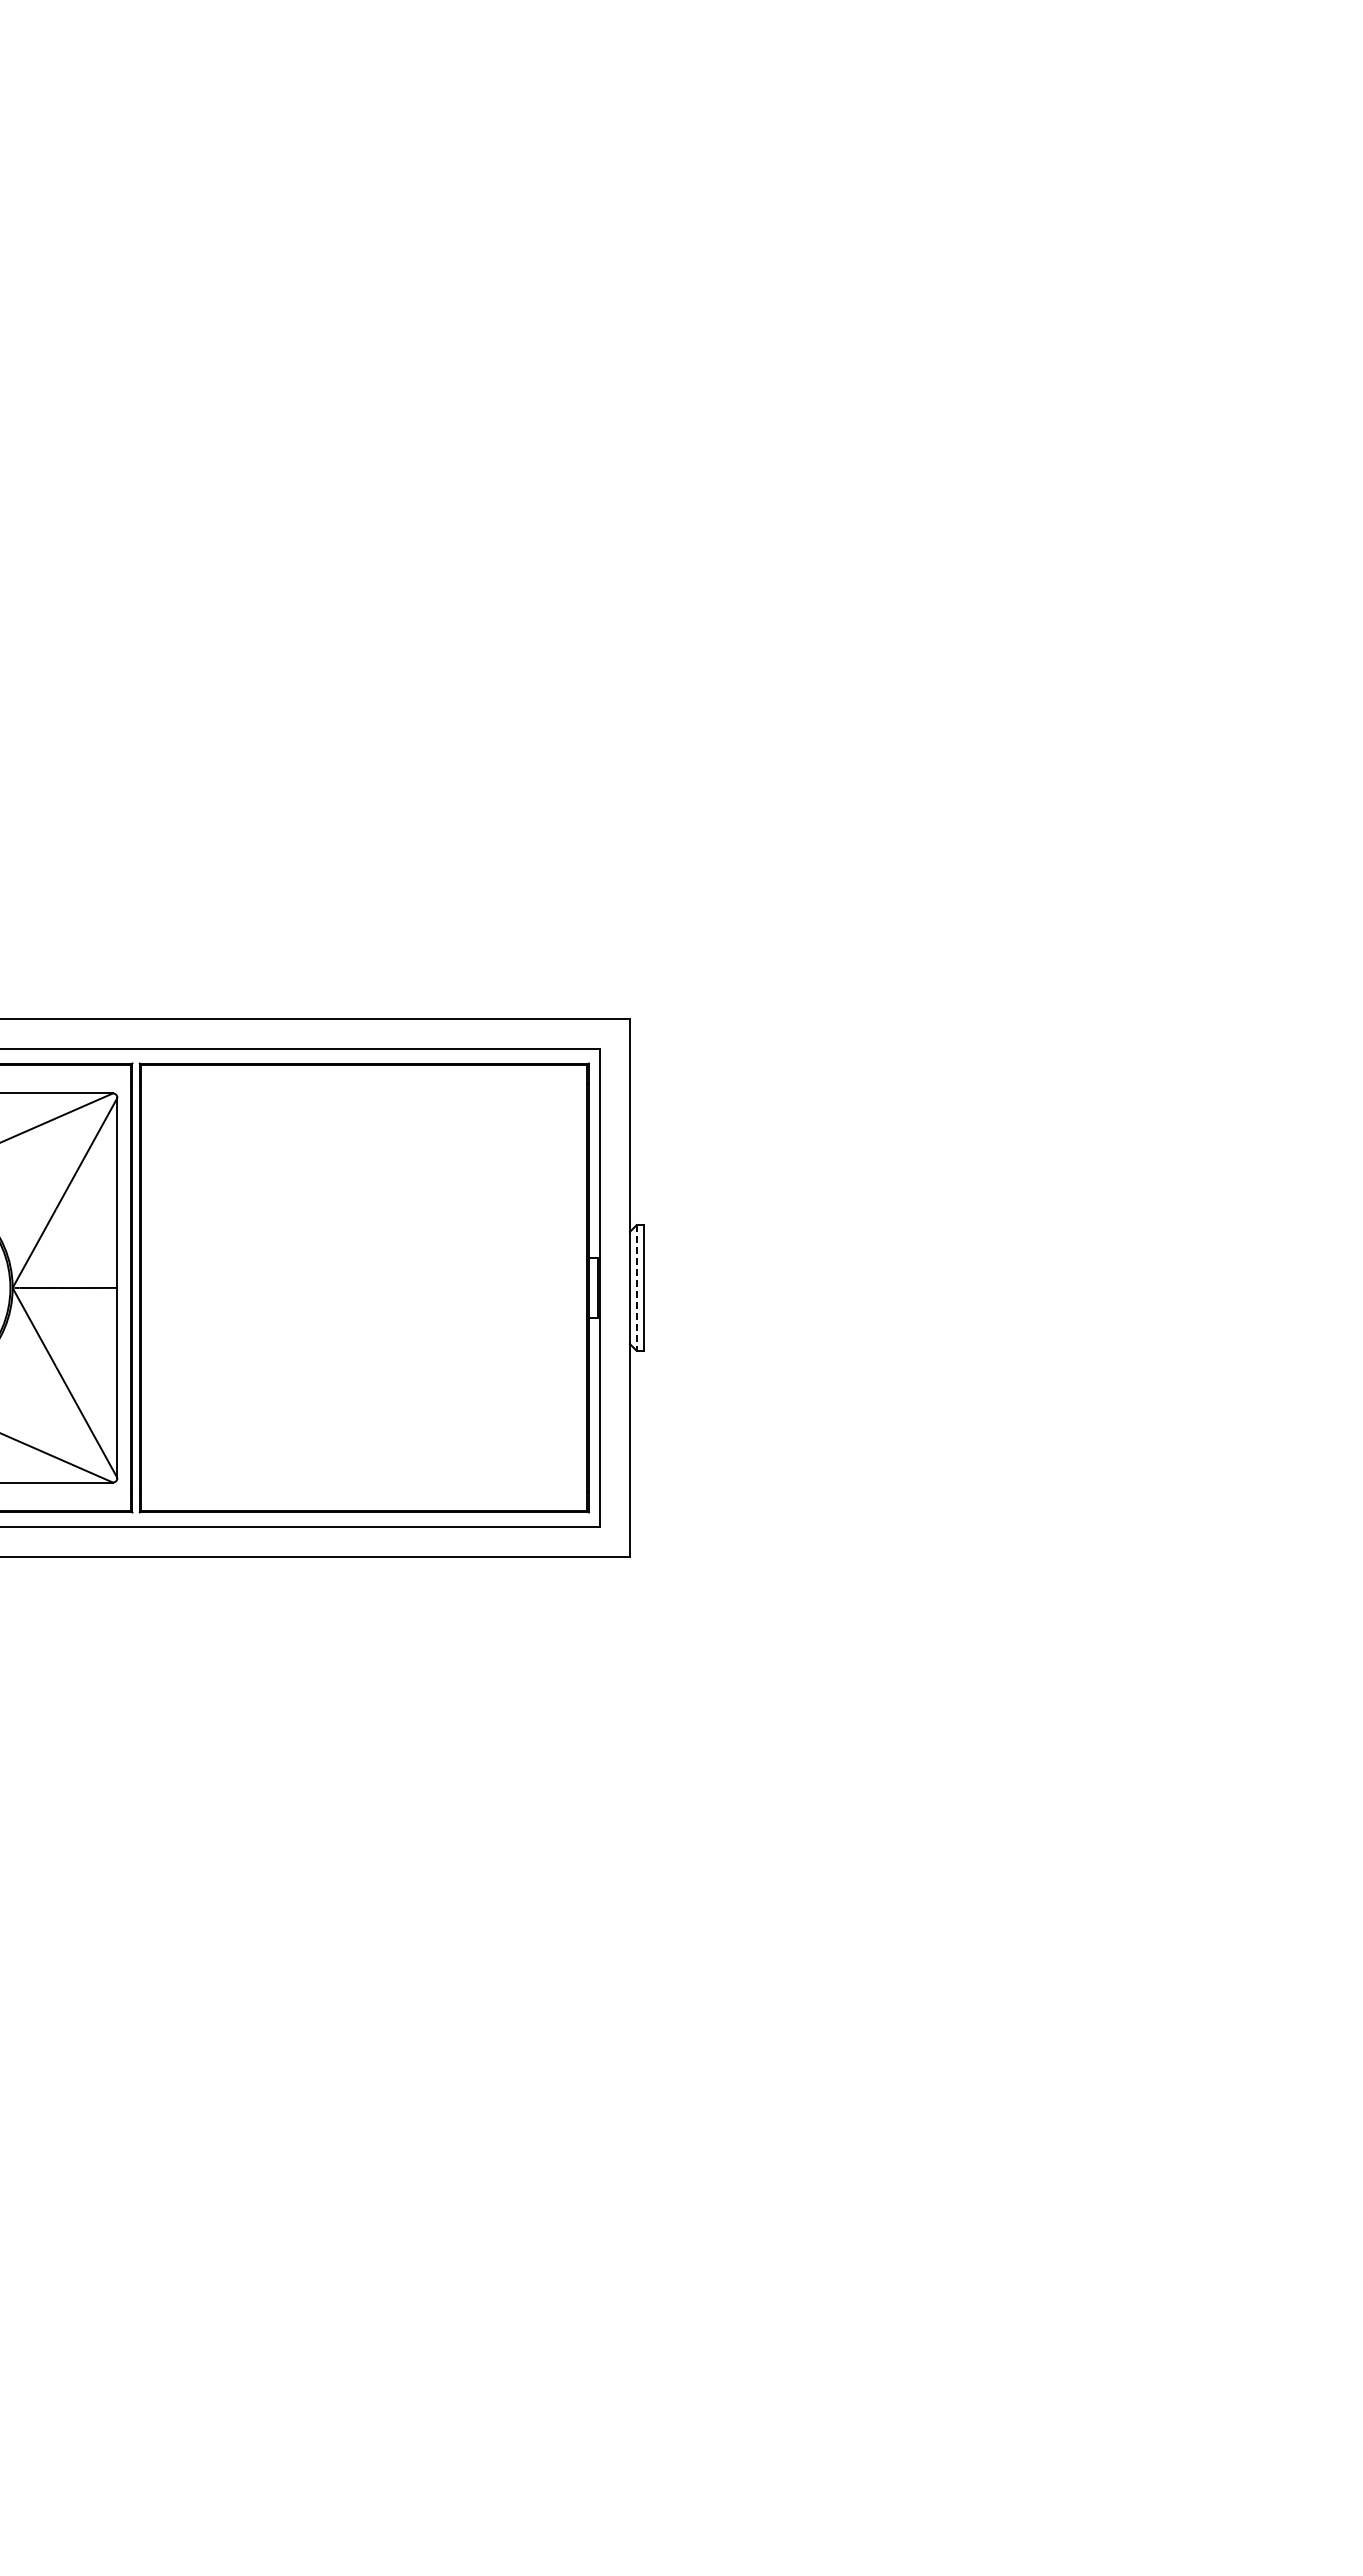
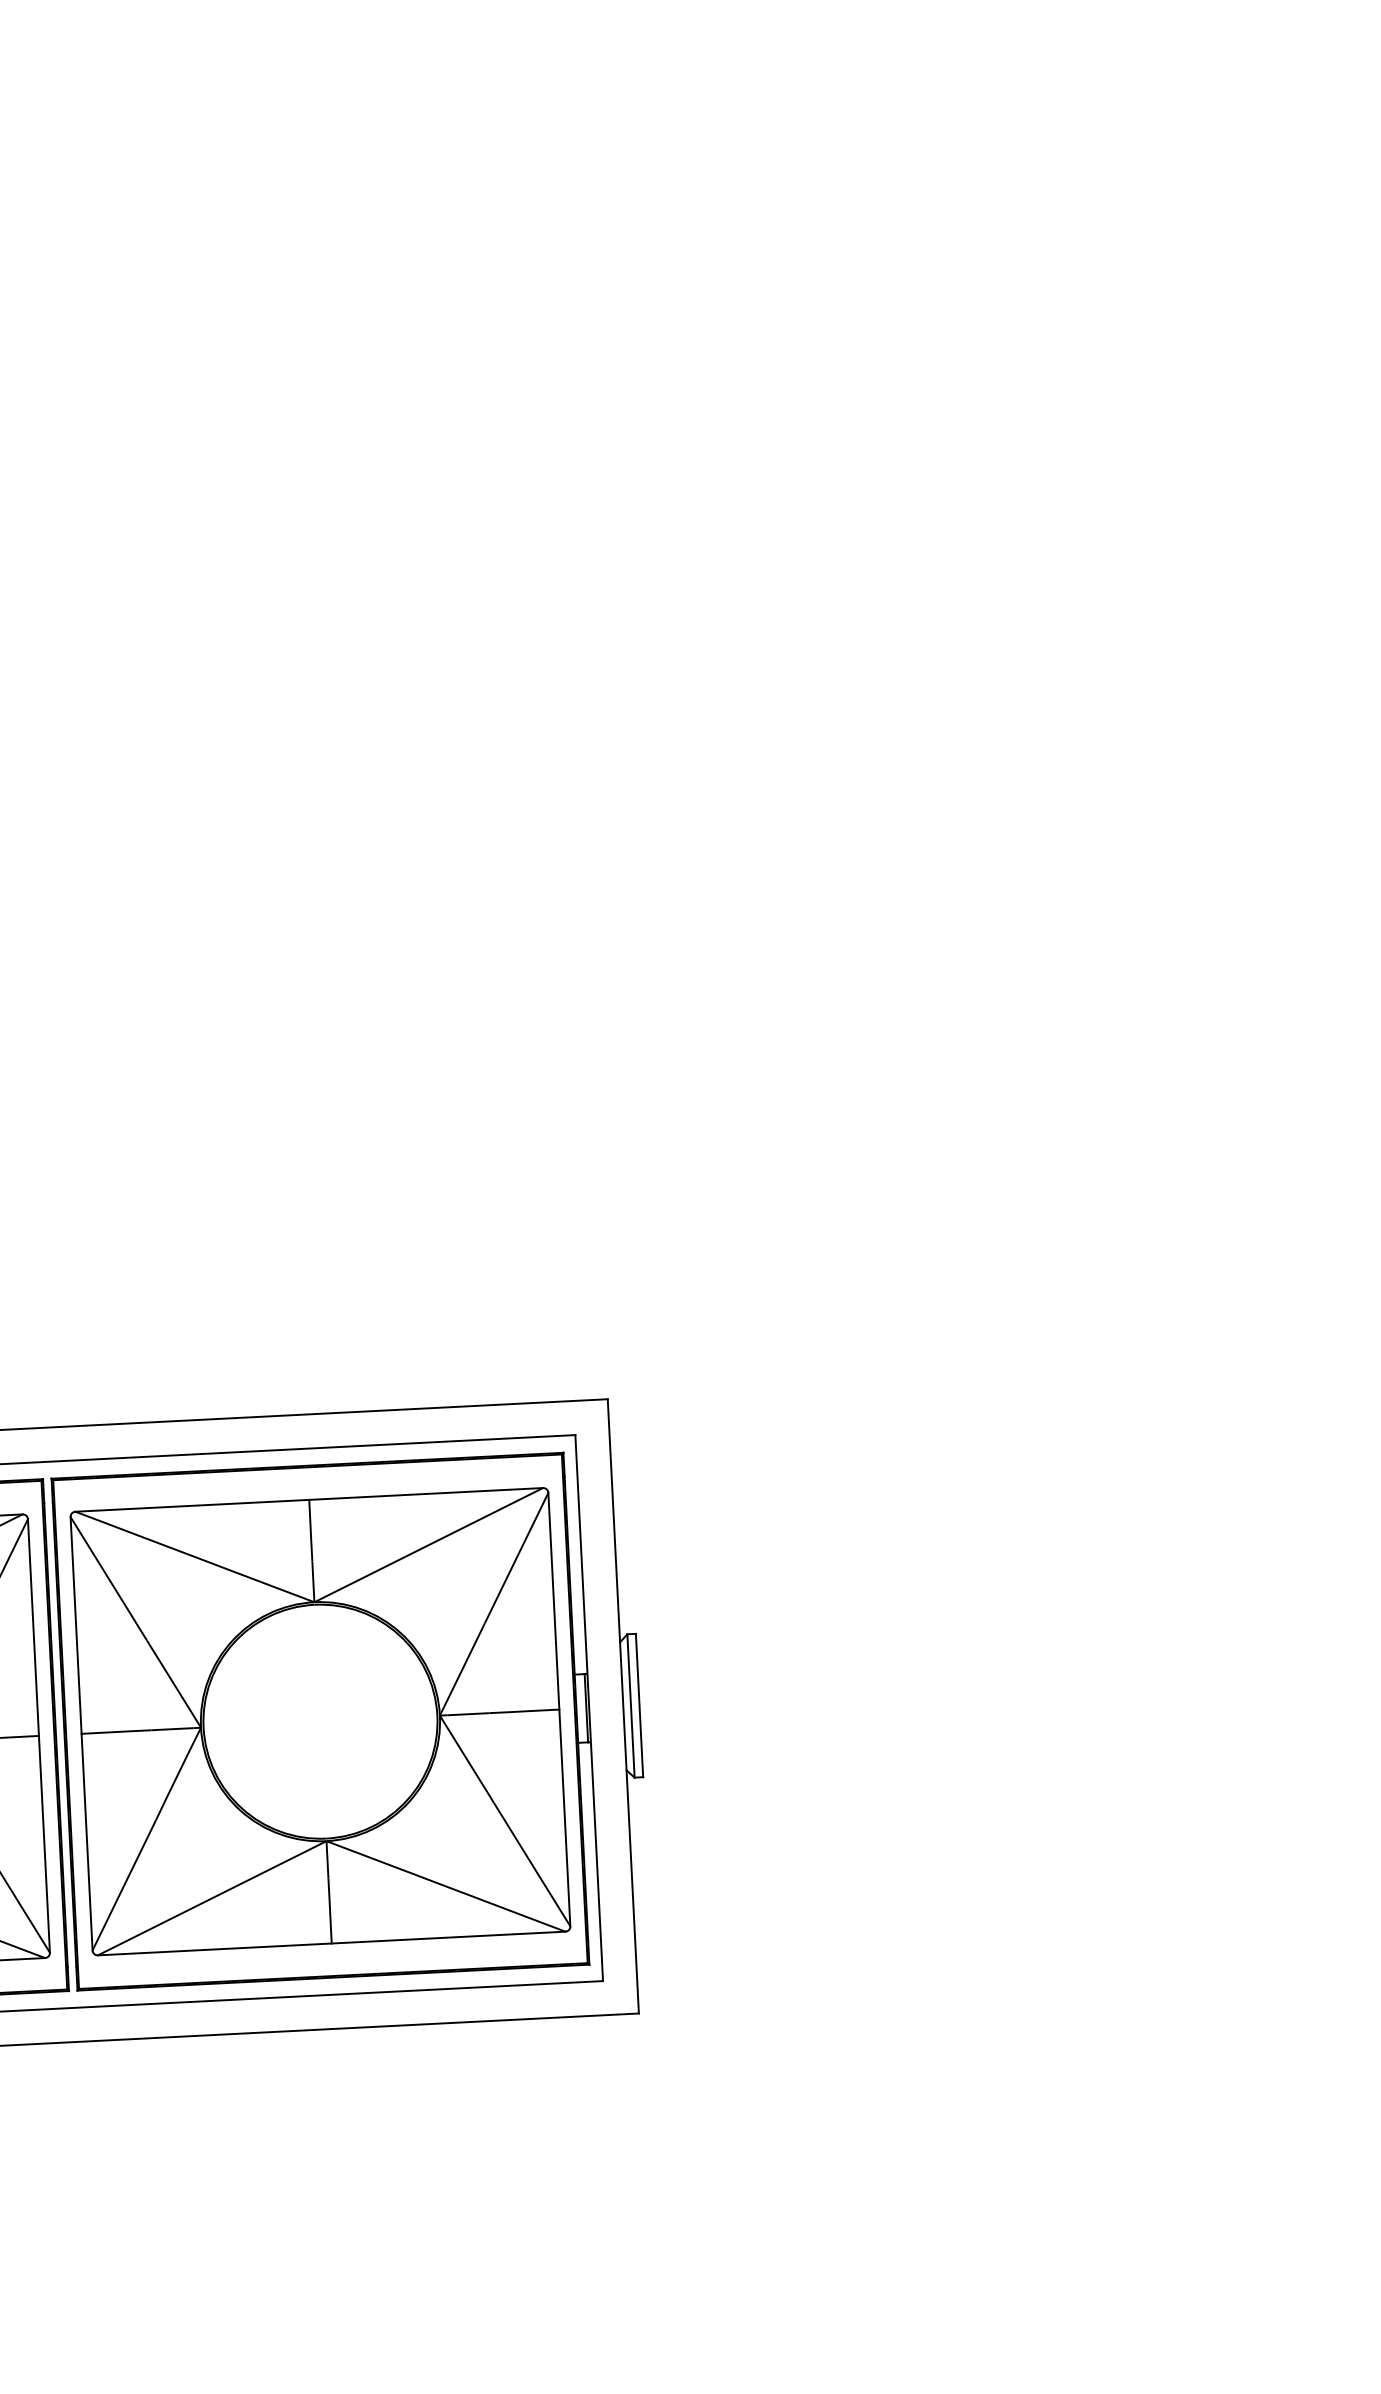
part: (364, 1287) -> (320, 1721), added
line: (636, 1288) -> (630, 1706), dashed -> solid

